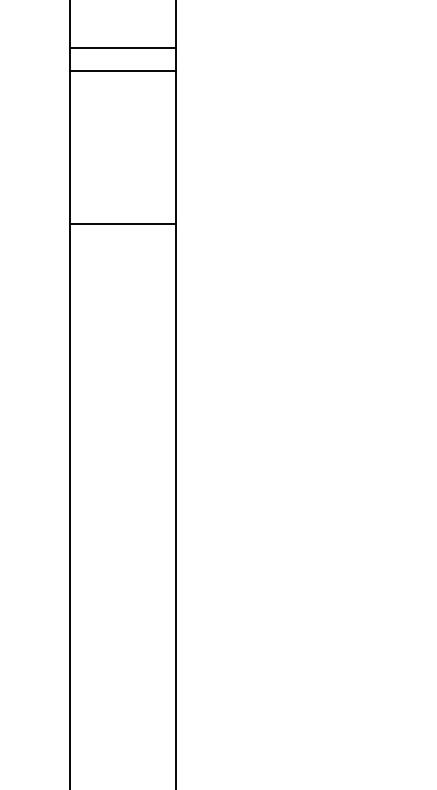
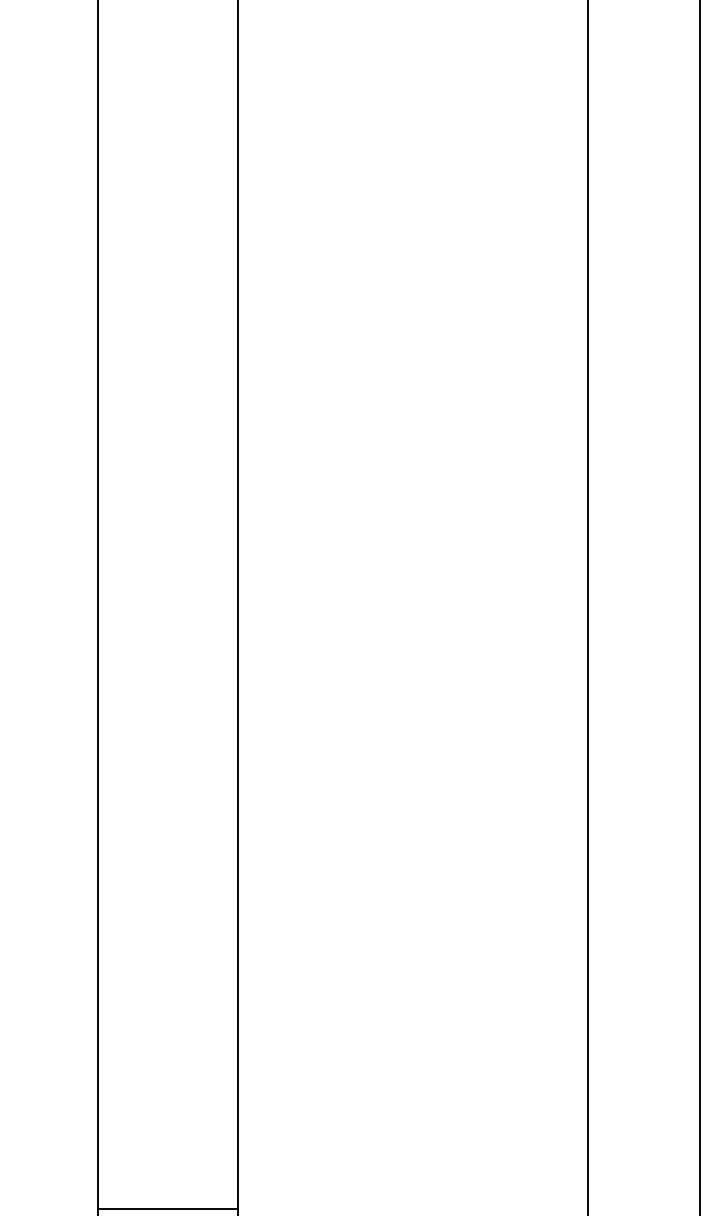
line: (123, 48) -> (168, 136), removed
line: (123, 71) -> (168, 166), removed
line: (123, 223) -> (168, 368), removed

